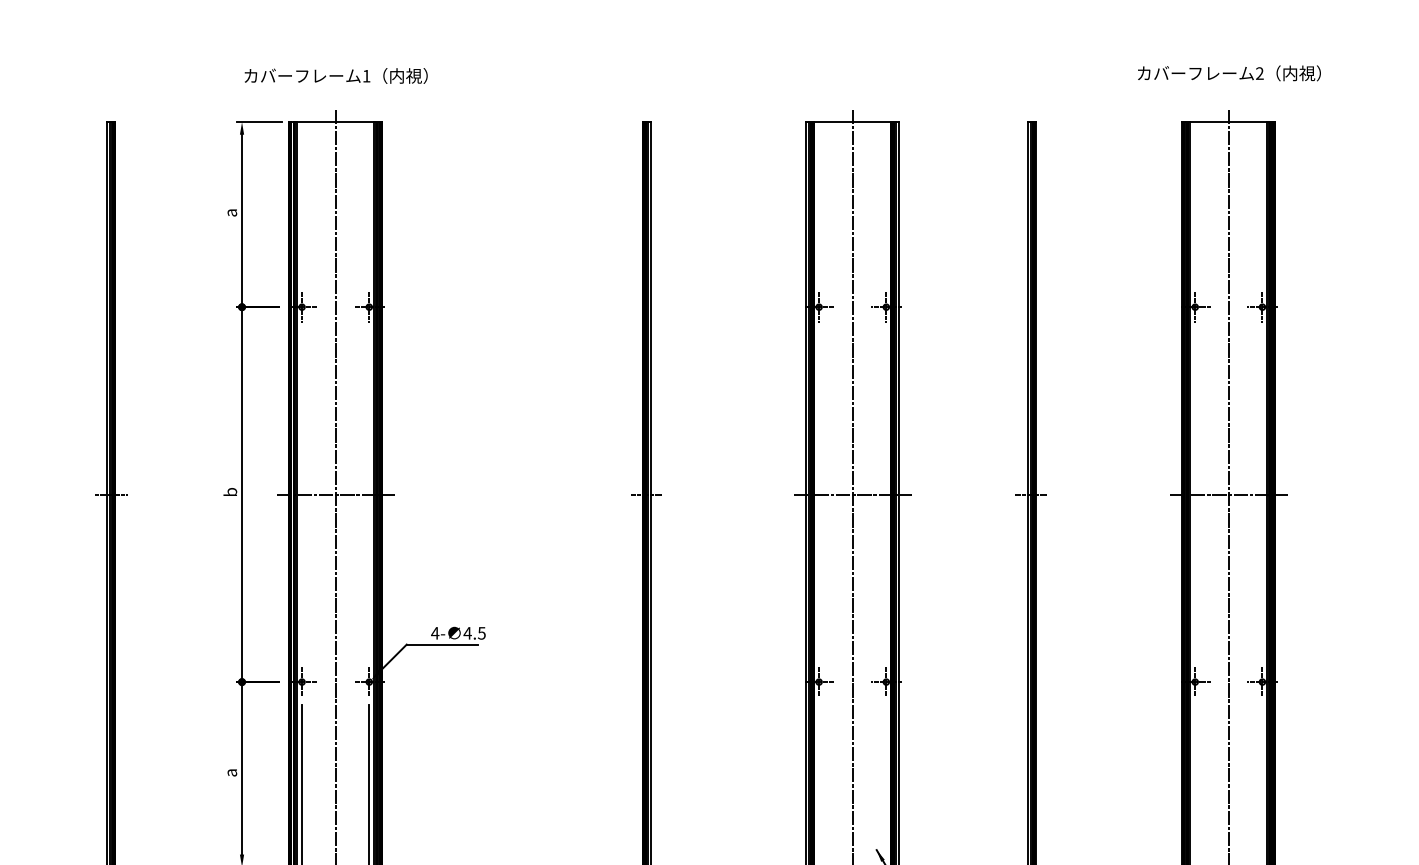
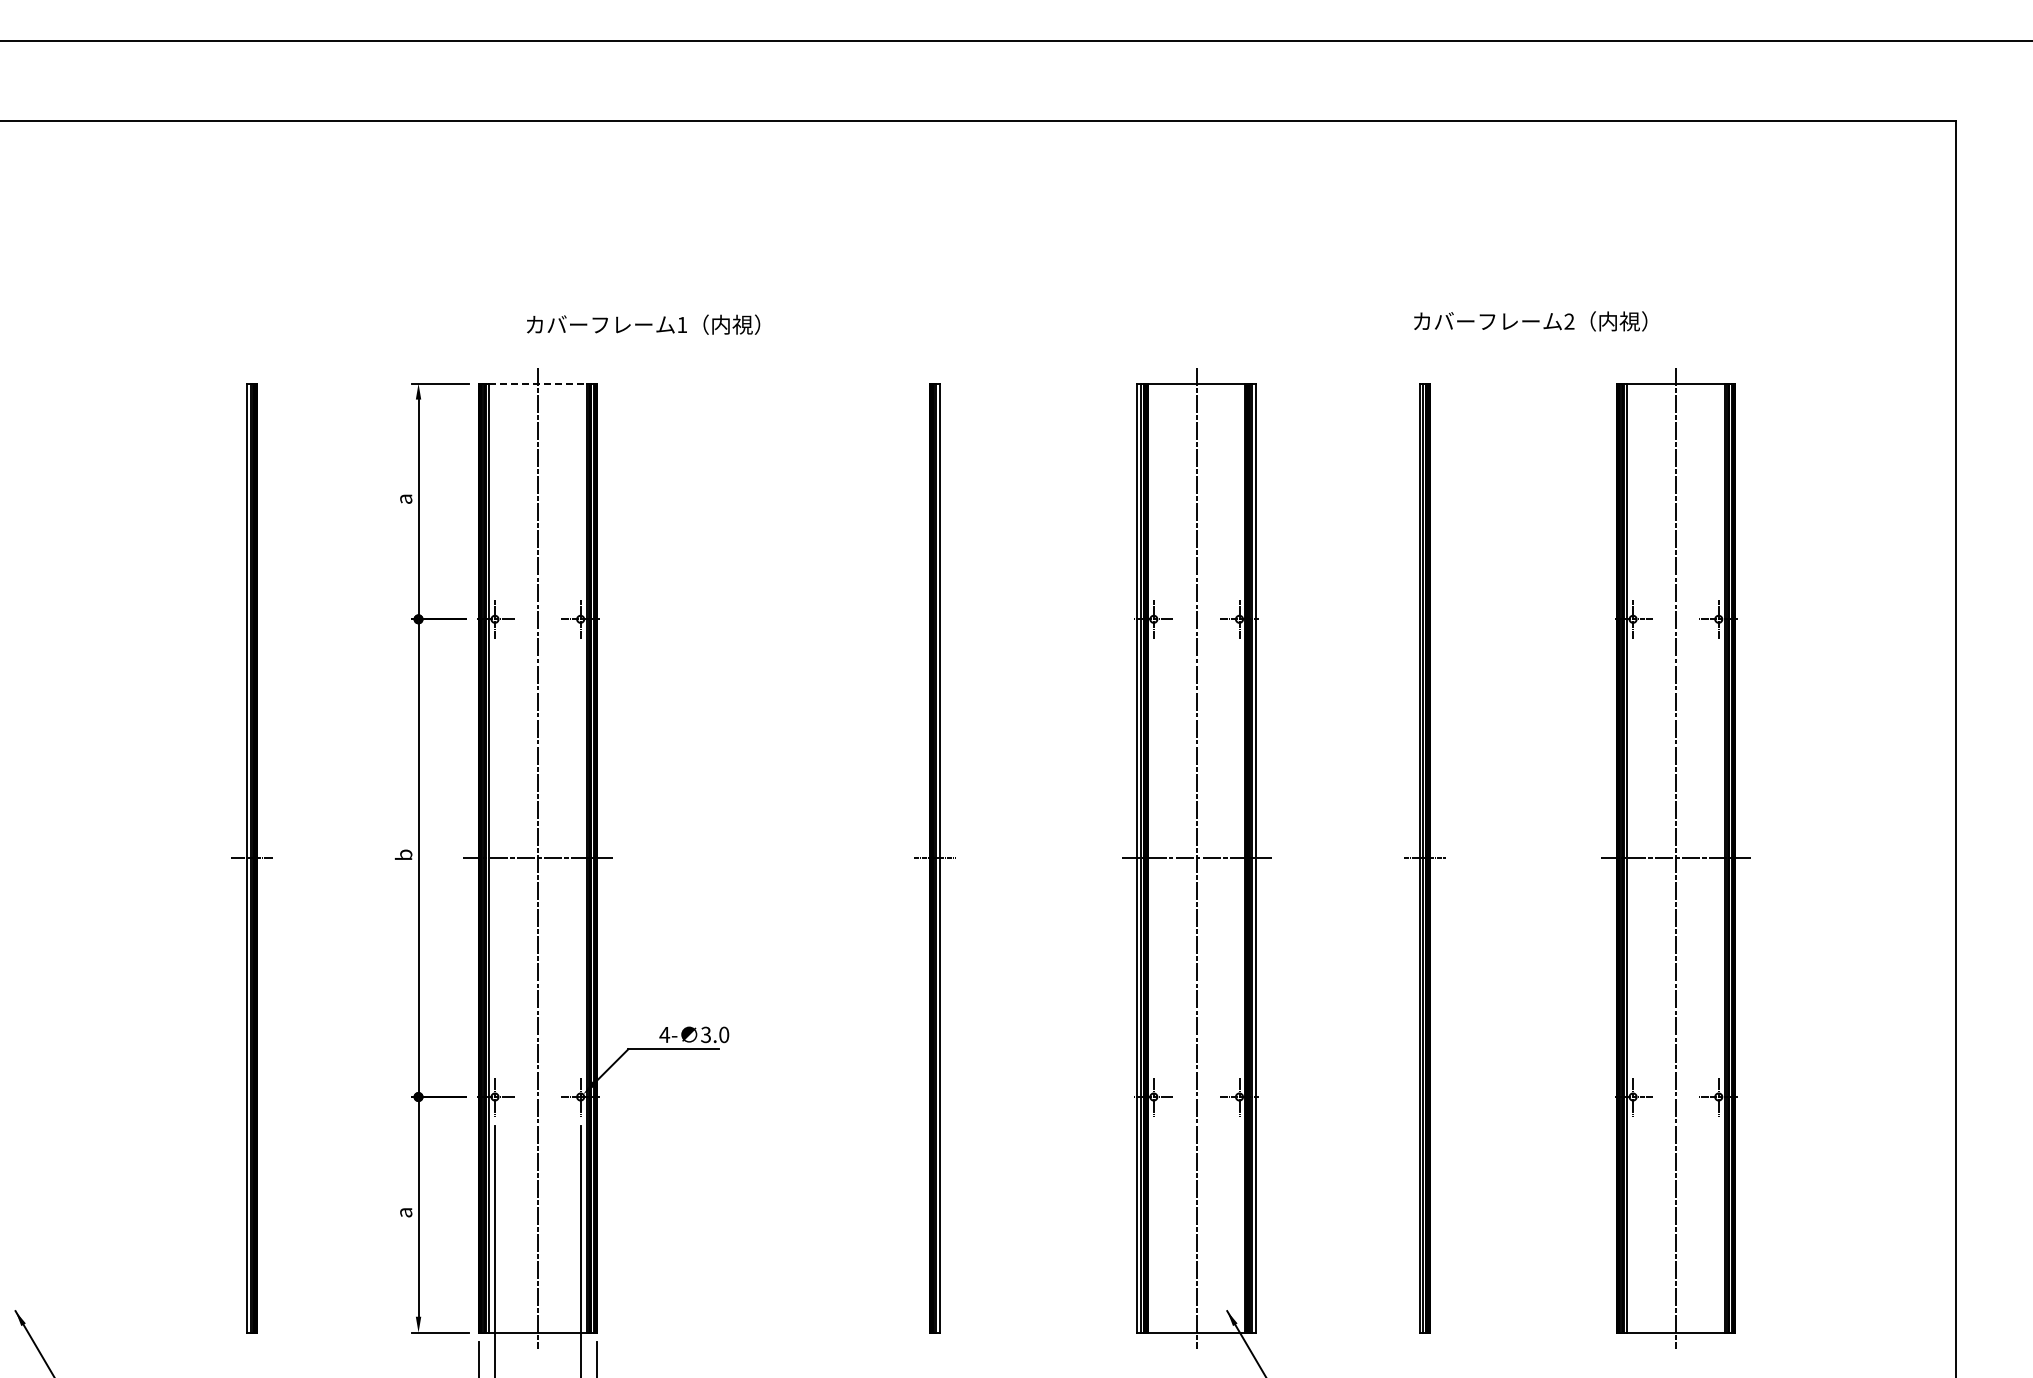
text: (1229, 73) -> (1530, 321), moved
text: (336, 75) -> (643, 324), moved
line: (336, 122) -> (538, 383), solid -> dashed
text: (474, 633) -> (714, 1034), 4.5 -> 3.0

